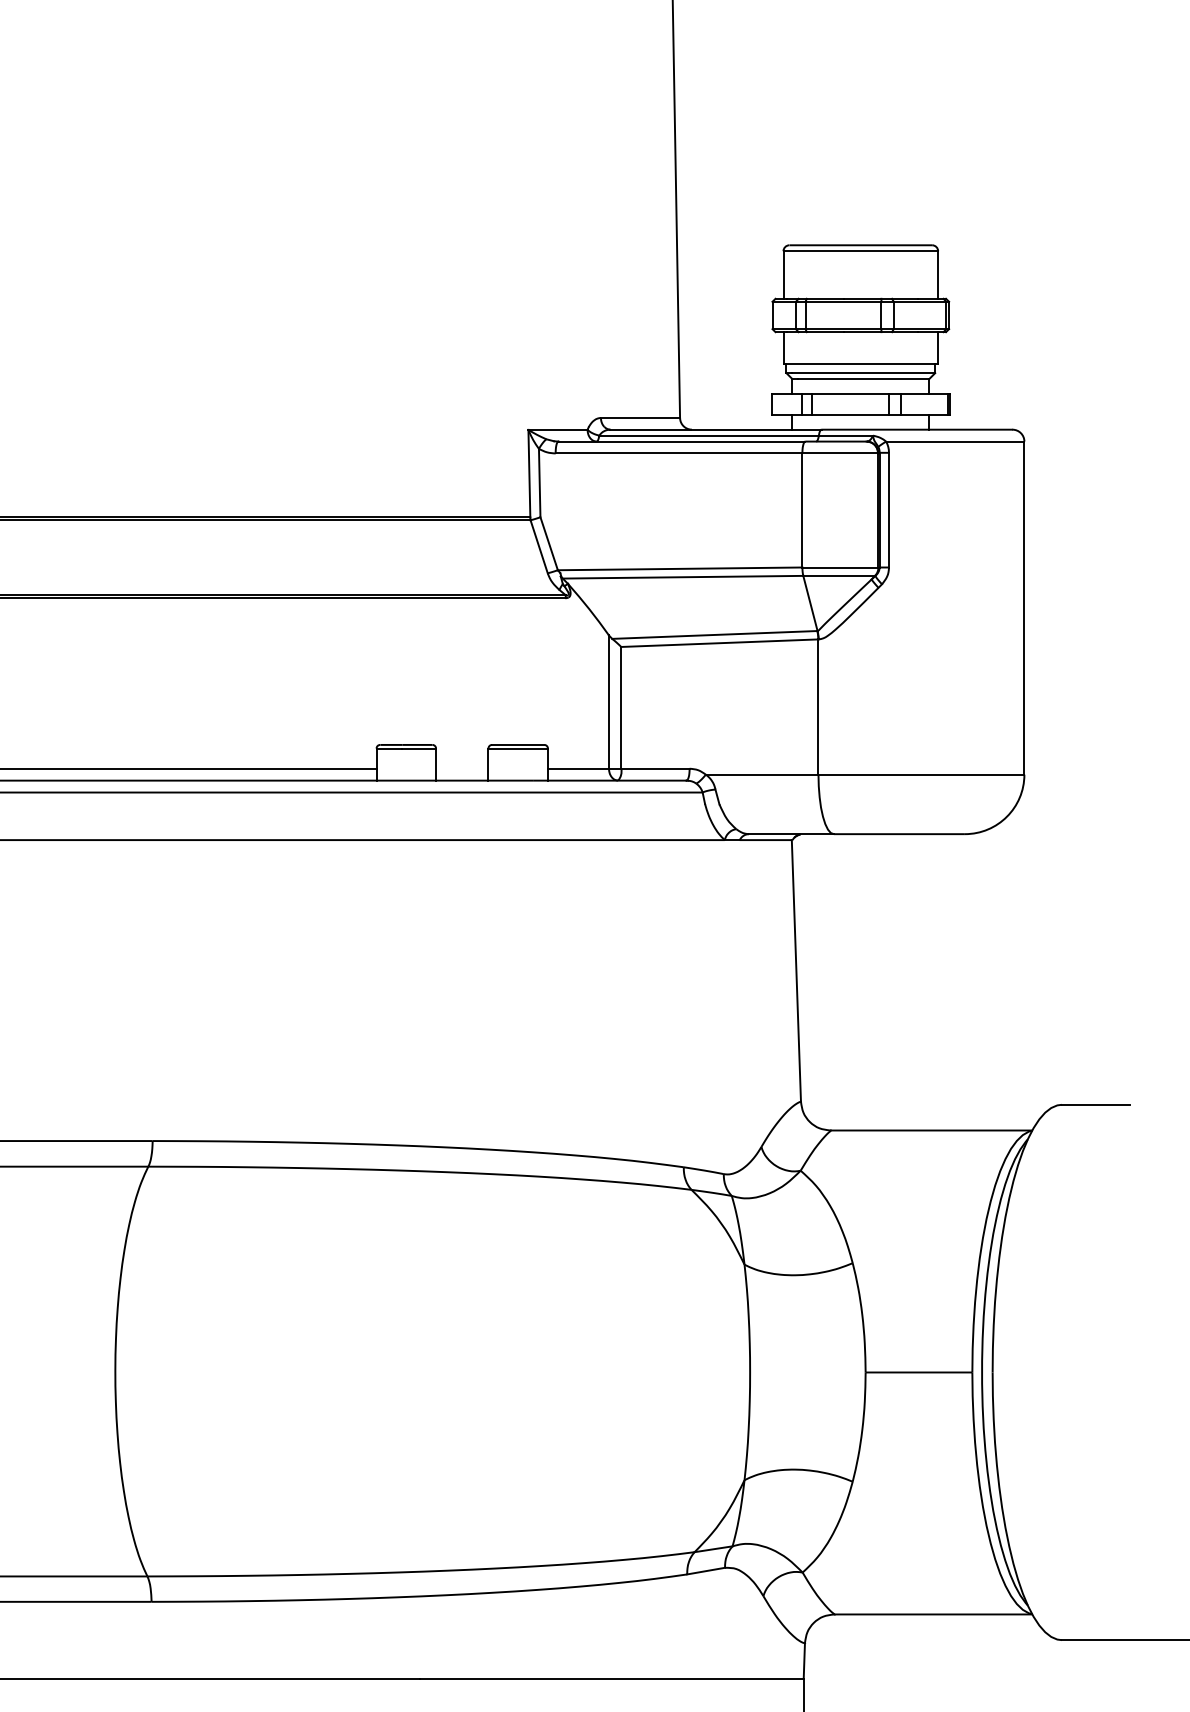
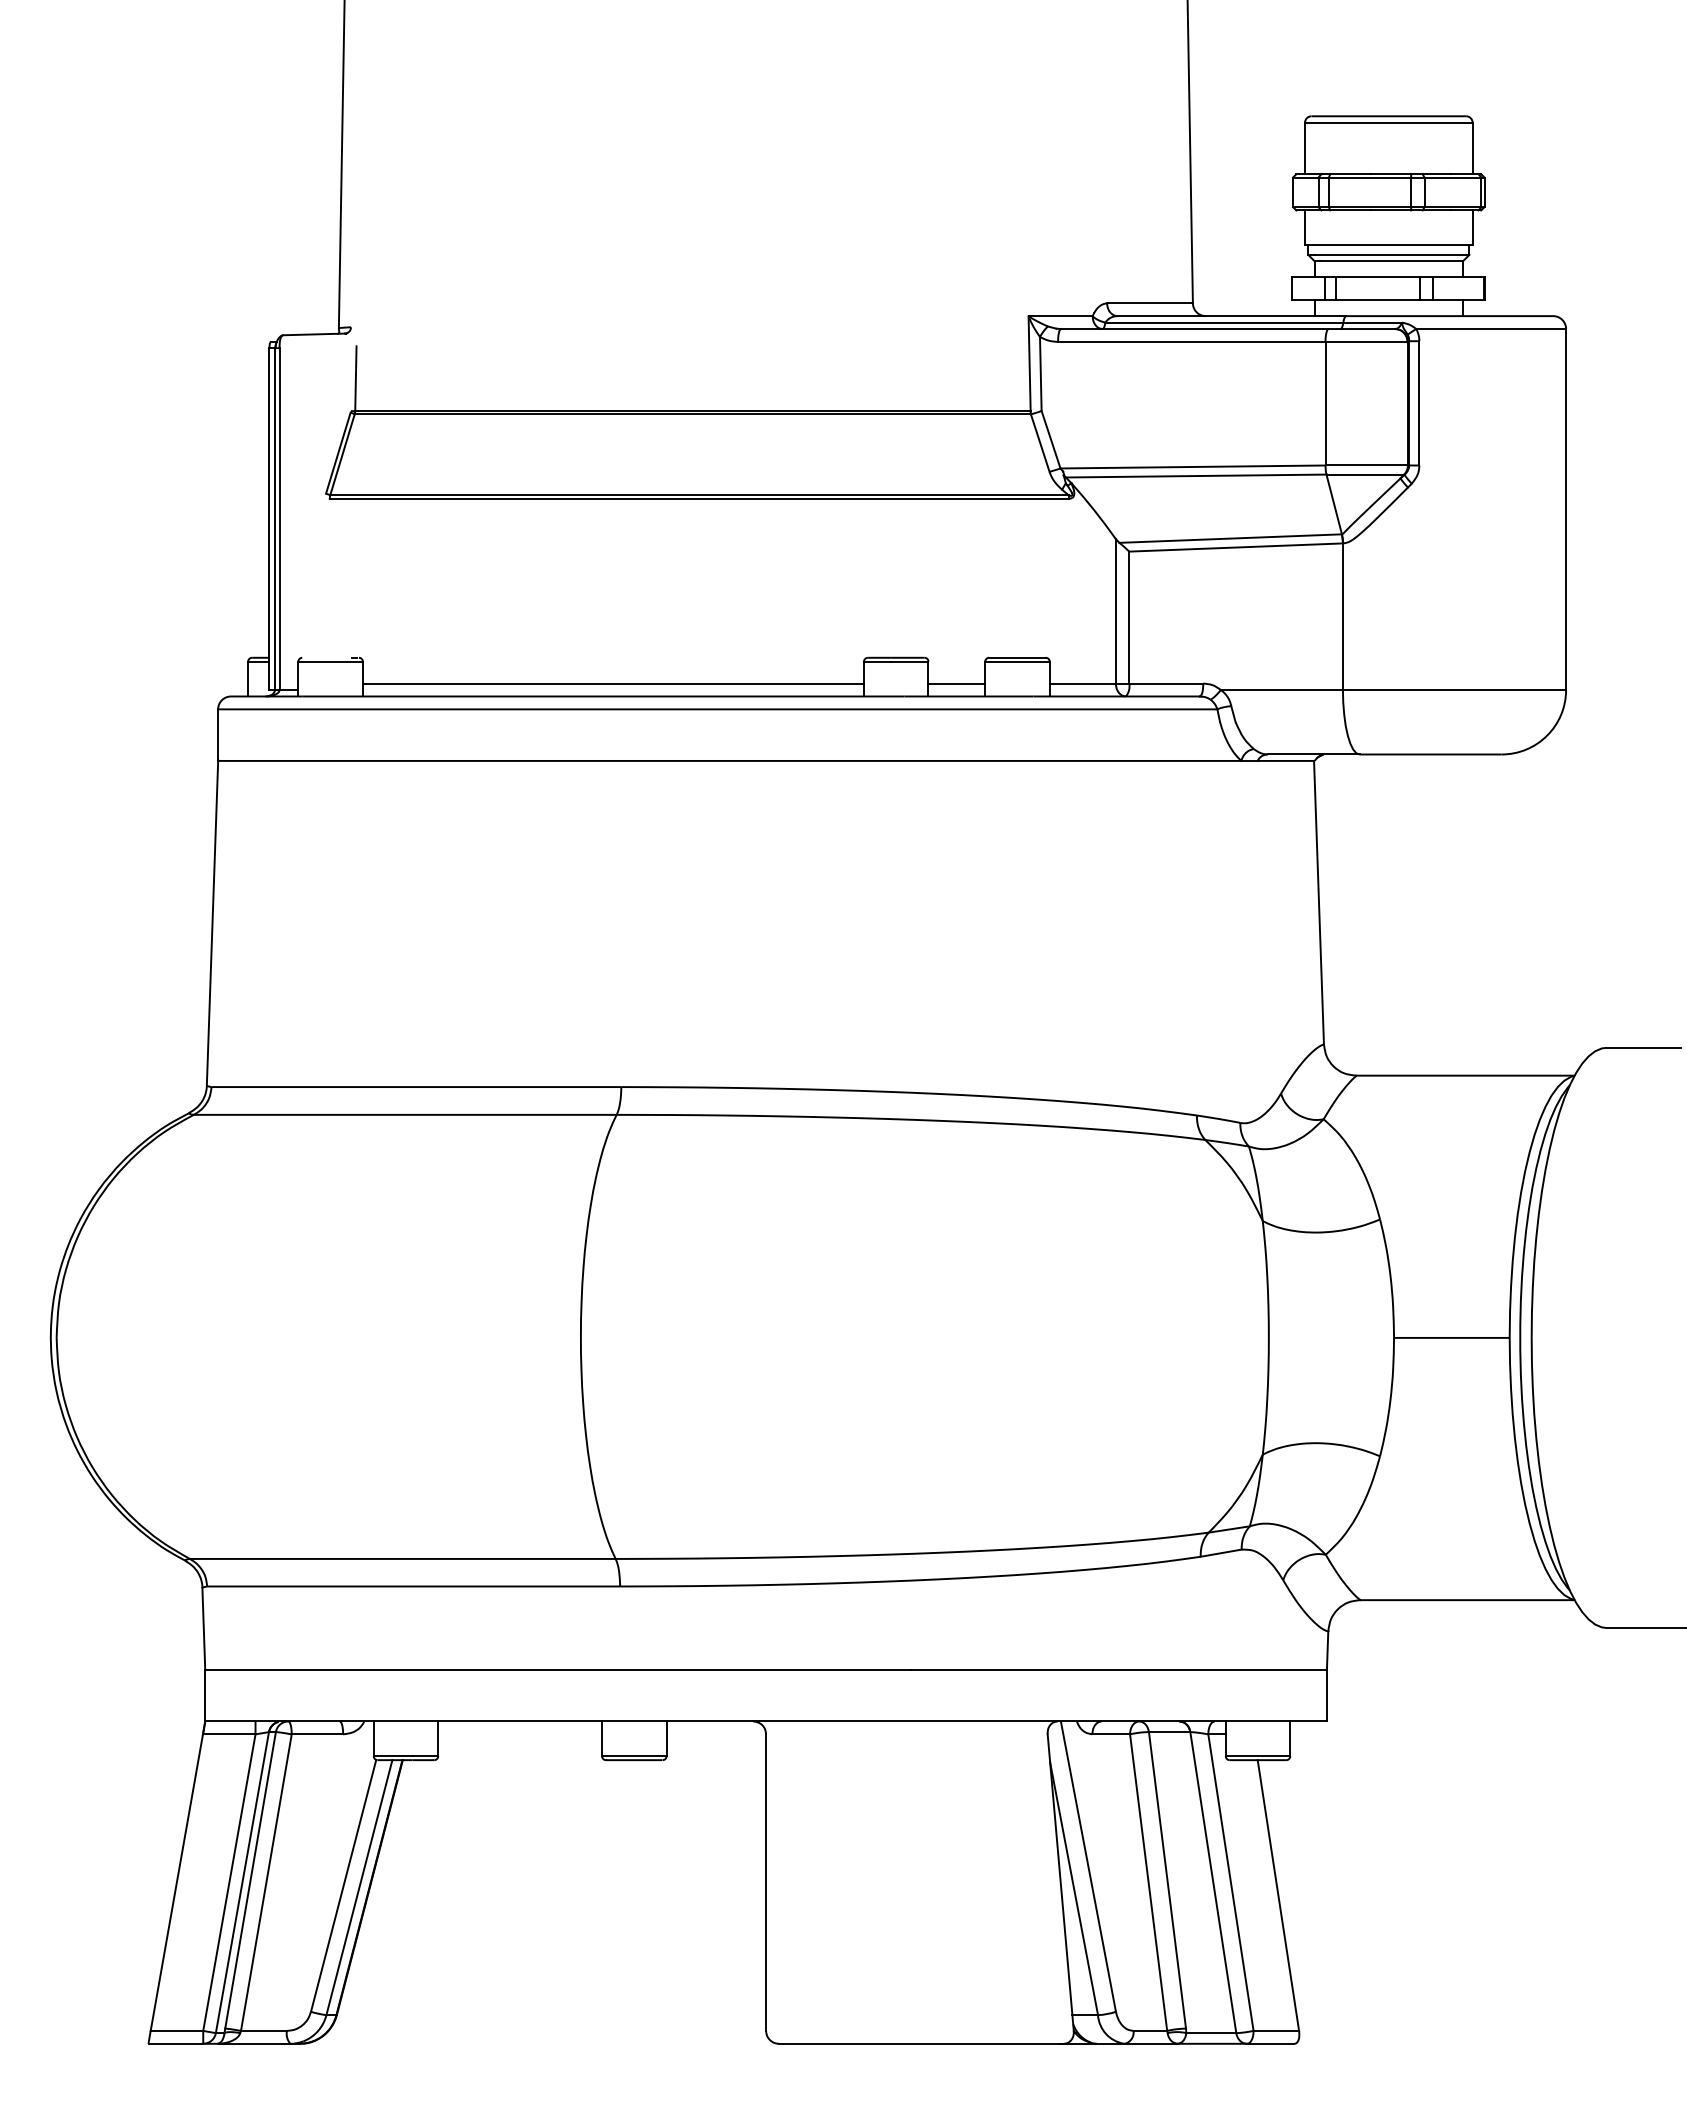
line: (461, 768) -> (956, 683), added

